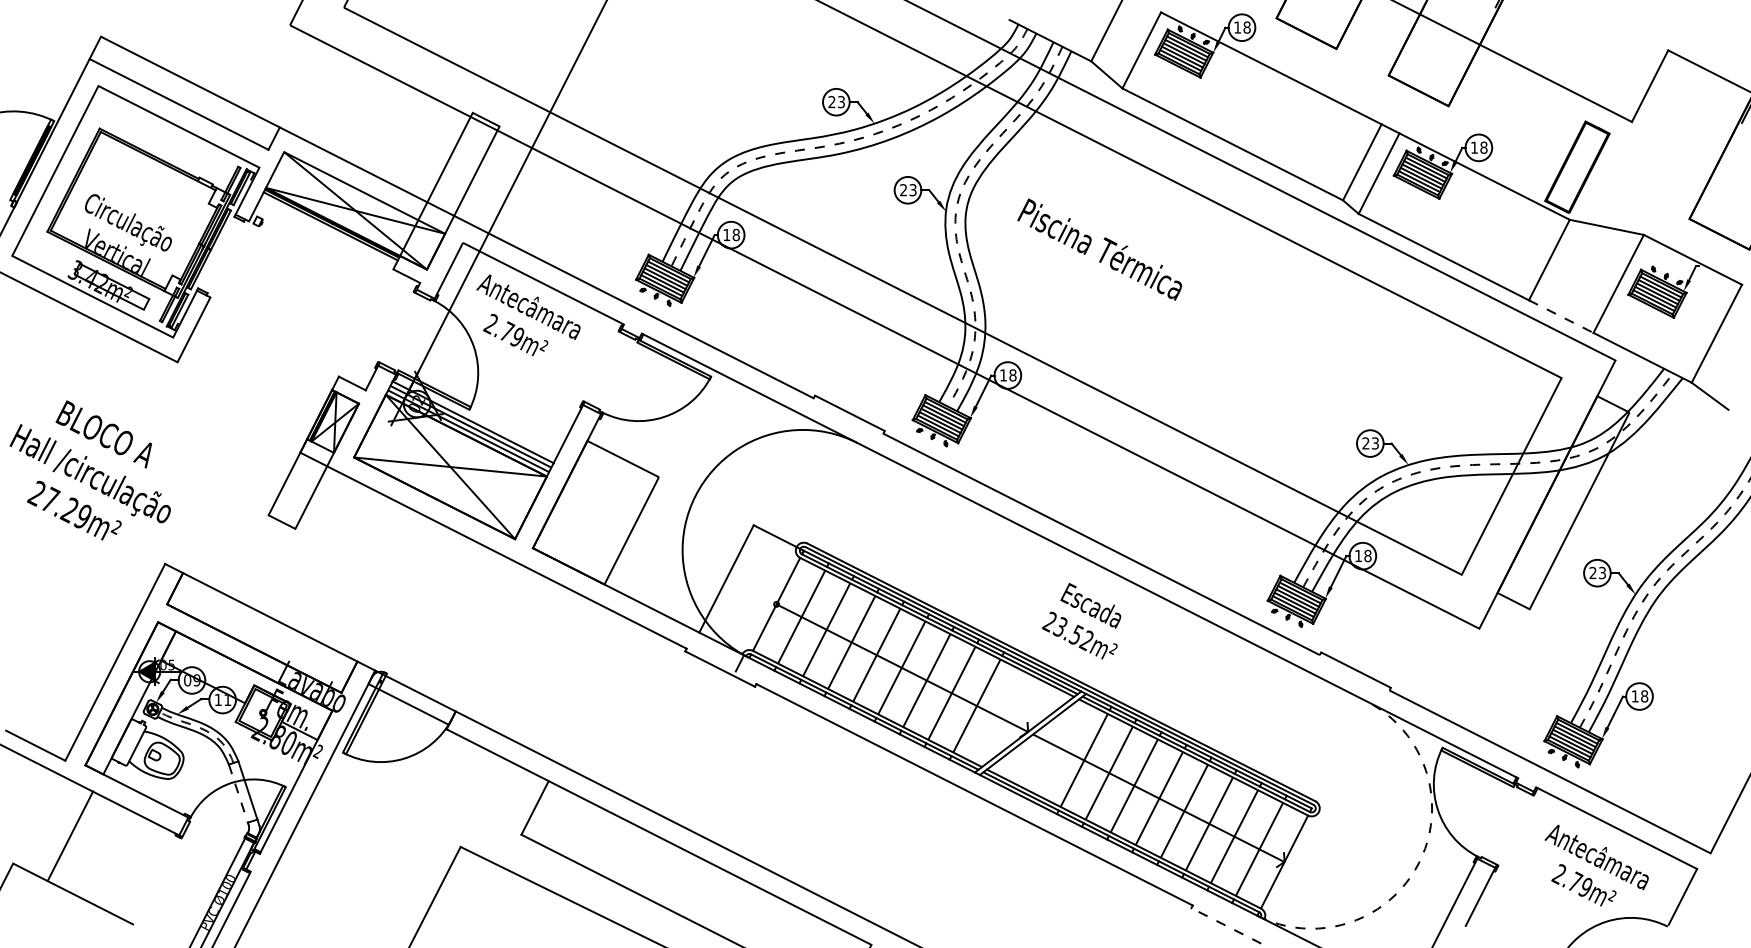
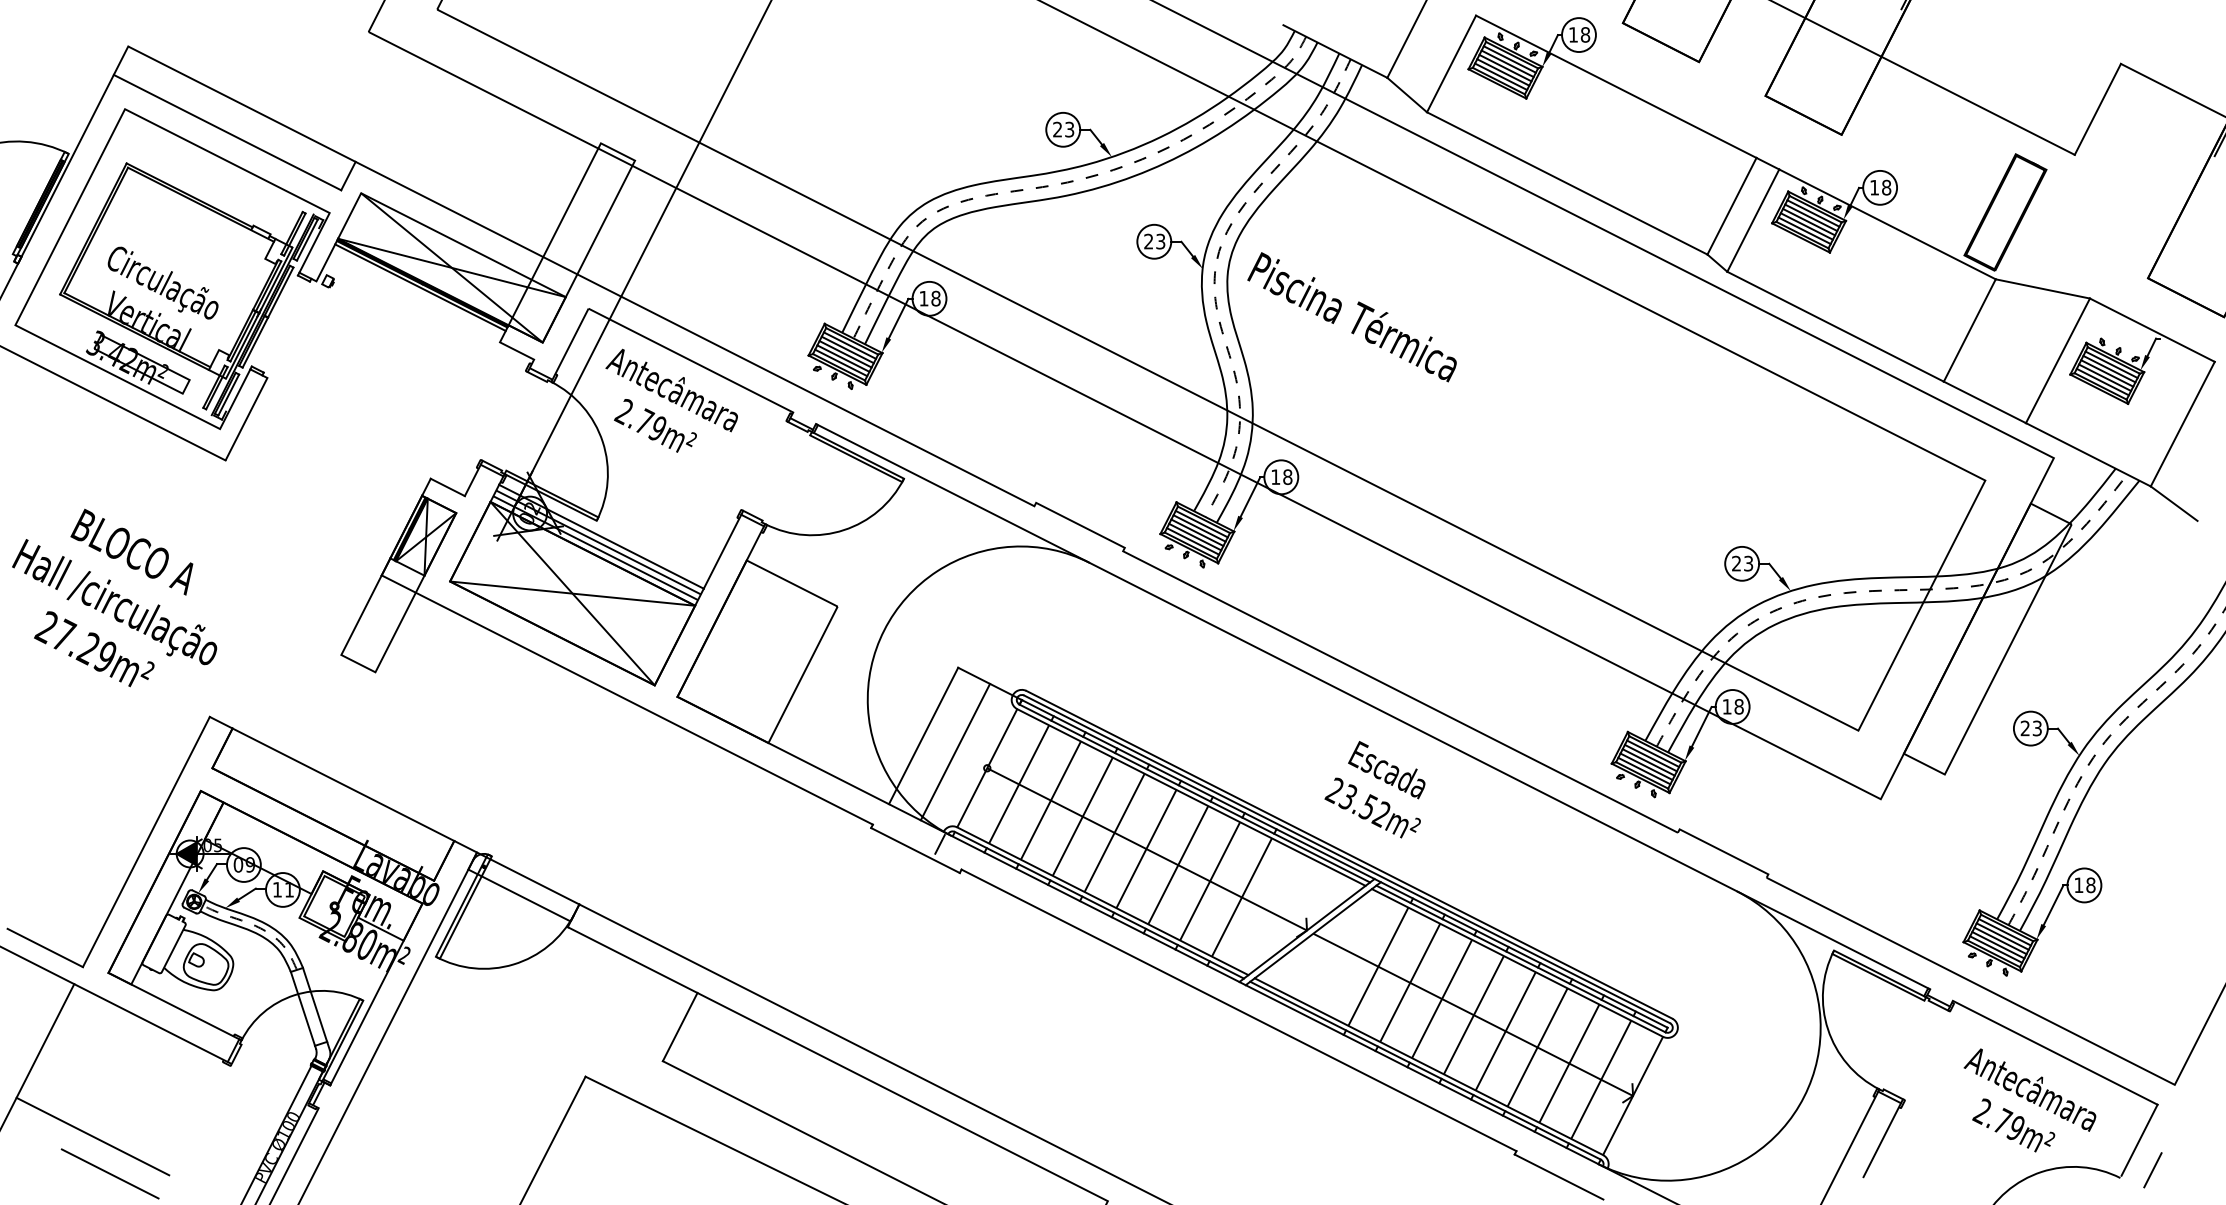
text: (1099, 249) -> (1351, 317), moved
line: (1560, 316) -> (1984, 402), dashed -> solid
line: (751, 591) -> (955, 751), added
line: (238, 793) -> (302, 1008), dashed -> solid
line: (70, 835) -> (45, 1040), moved
arc: (1419, 862) -> (1804, 1096), dashed -> solid
line: (1693, 920) -> (2152, 1170), added
line: (86, 923) -> (109, 1173), added
line: (1226, 926) -> (1559, 1177), dashed -> solid

